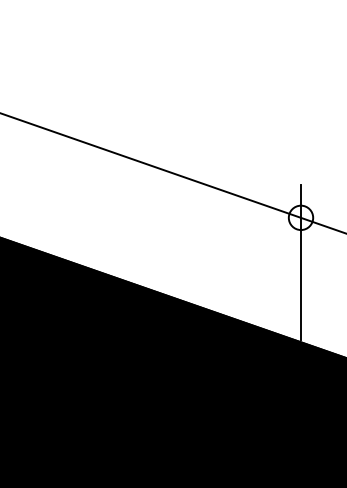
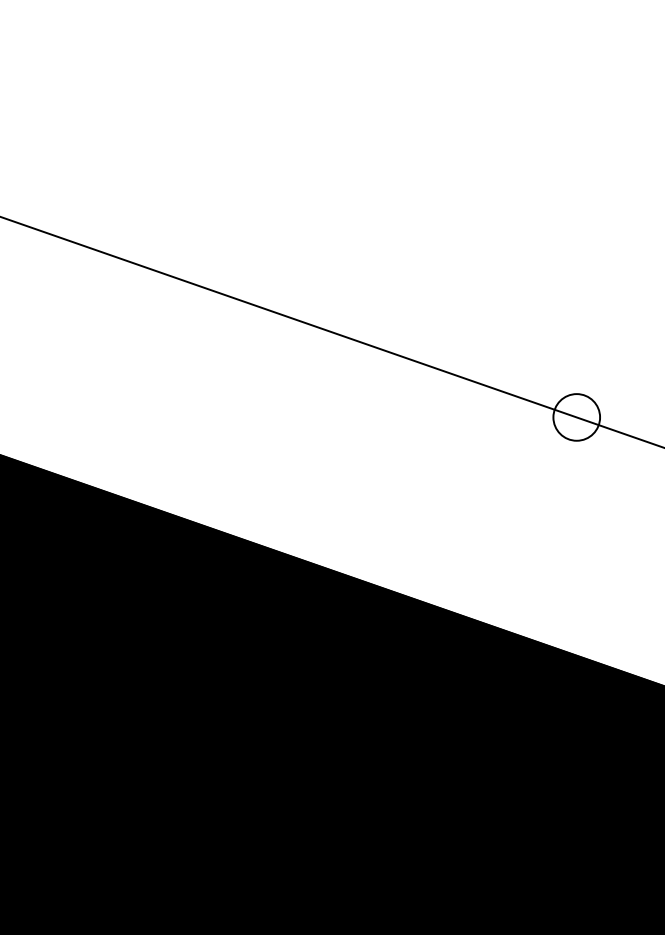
line: (301, 262) -> (577, 502), removed

